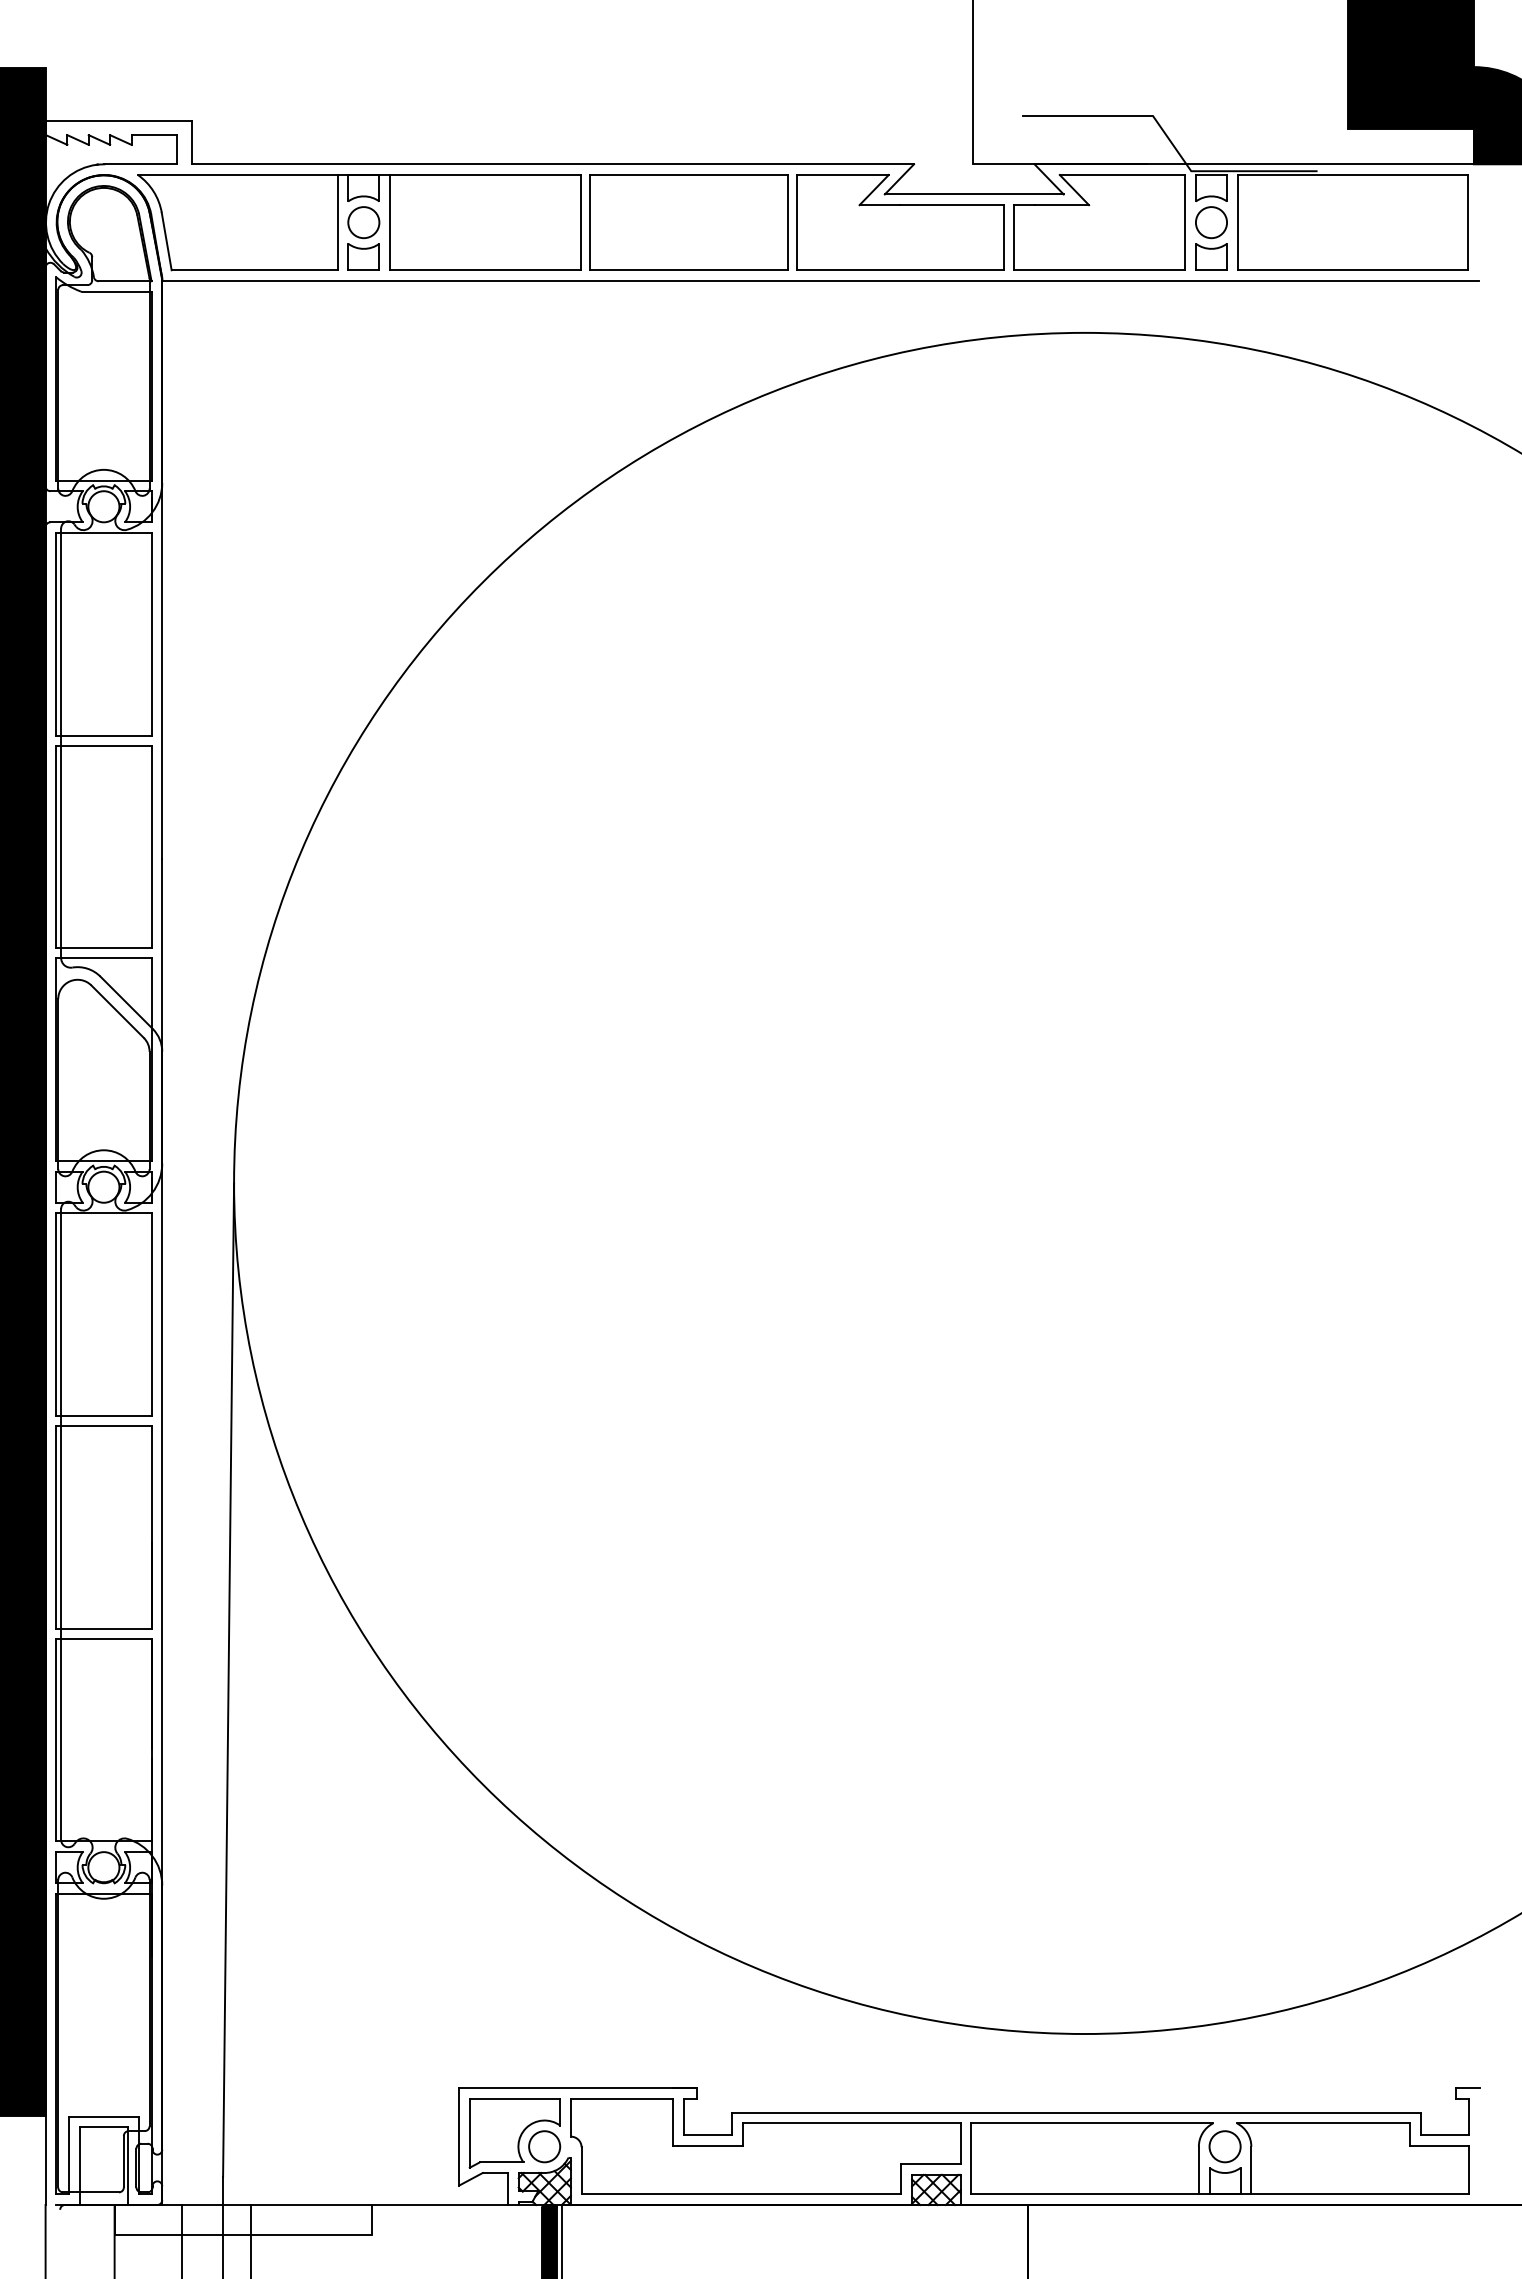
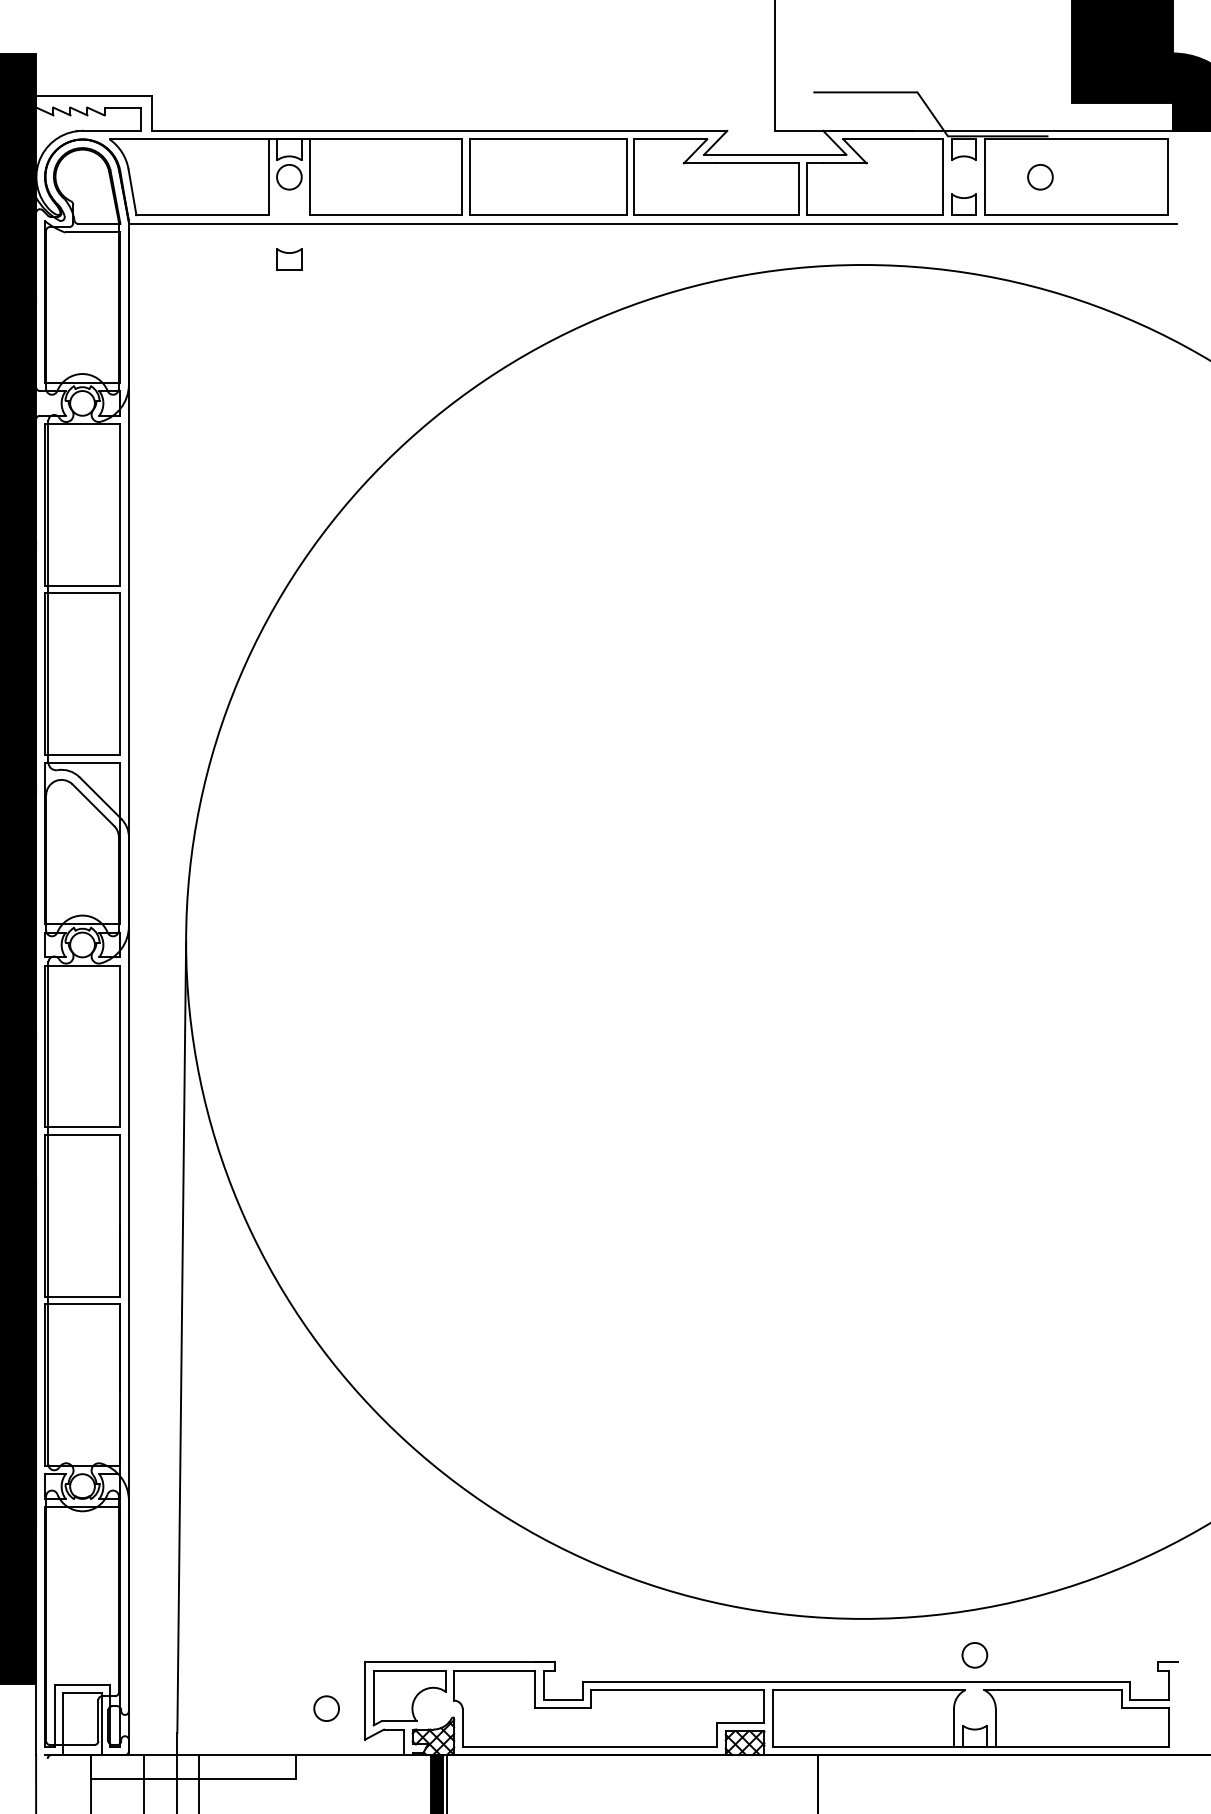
circle: (1211, 222) -> (1040, 177), moved
part: (363, 256) -> (289, 259), moved
circle: (544, 2146) -> (326, 1708), moved
circle: (1224, 2146) -> (974, 1655), moved

